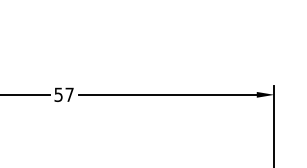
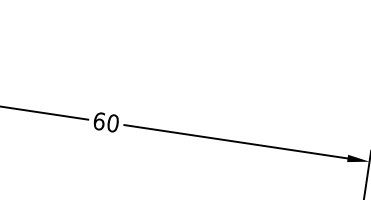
text: (63, 94) -> (105, 121), 57 -> 60

